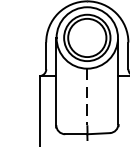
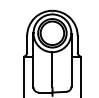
line: (87, 98) -> (52, 70), dashed -> solid

